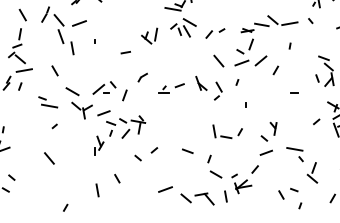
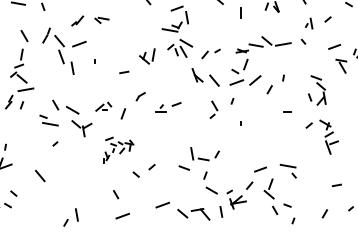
line: (290, 45) -> (283, 77), moved
line: (54, 70) -> (55, 104), moved
part: (201, 83) -> (197, 75), moved
part: (104, 87) -> (103, 106), size x0.7
line: (315, 121) -> (308, 125), moved
part: (269, 131) -> (263, 148), removed
part: (227, 132) -> (204, 154), moved
part: (119, 133) -> (118, 150), size x0.6
line: (49, 157) -> (40, 175), moved
part: (311, 172) -> (268, 188), moved
line: (97, 189) -> (76, 214), moved
line: (123, 200) -> (122, 215), added

